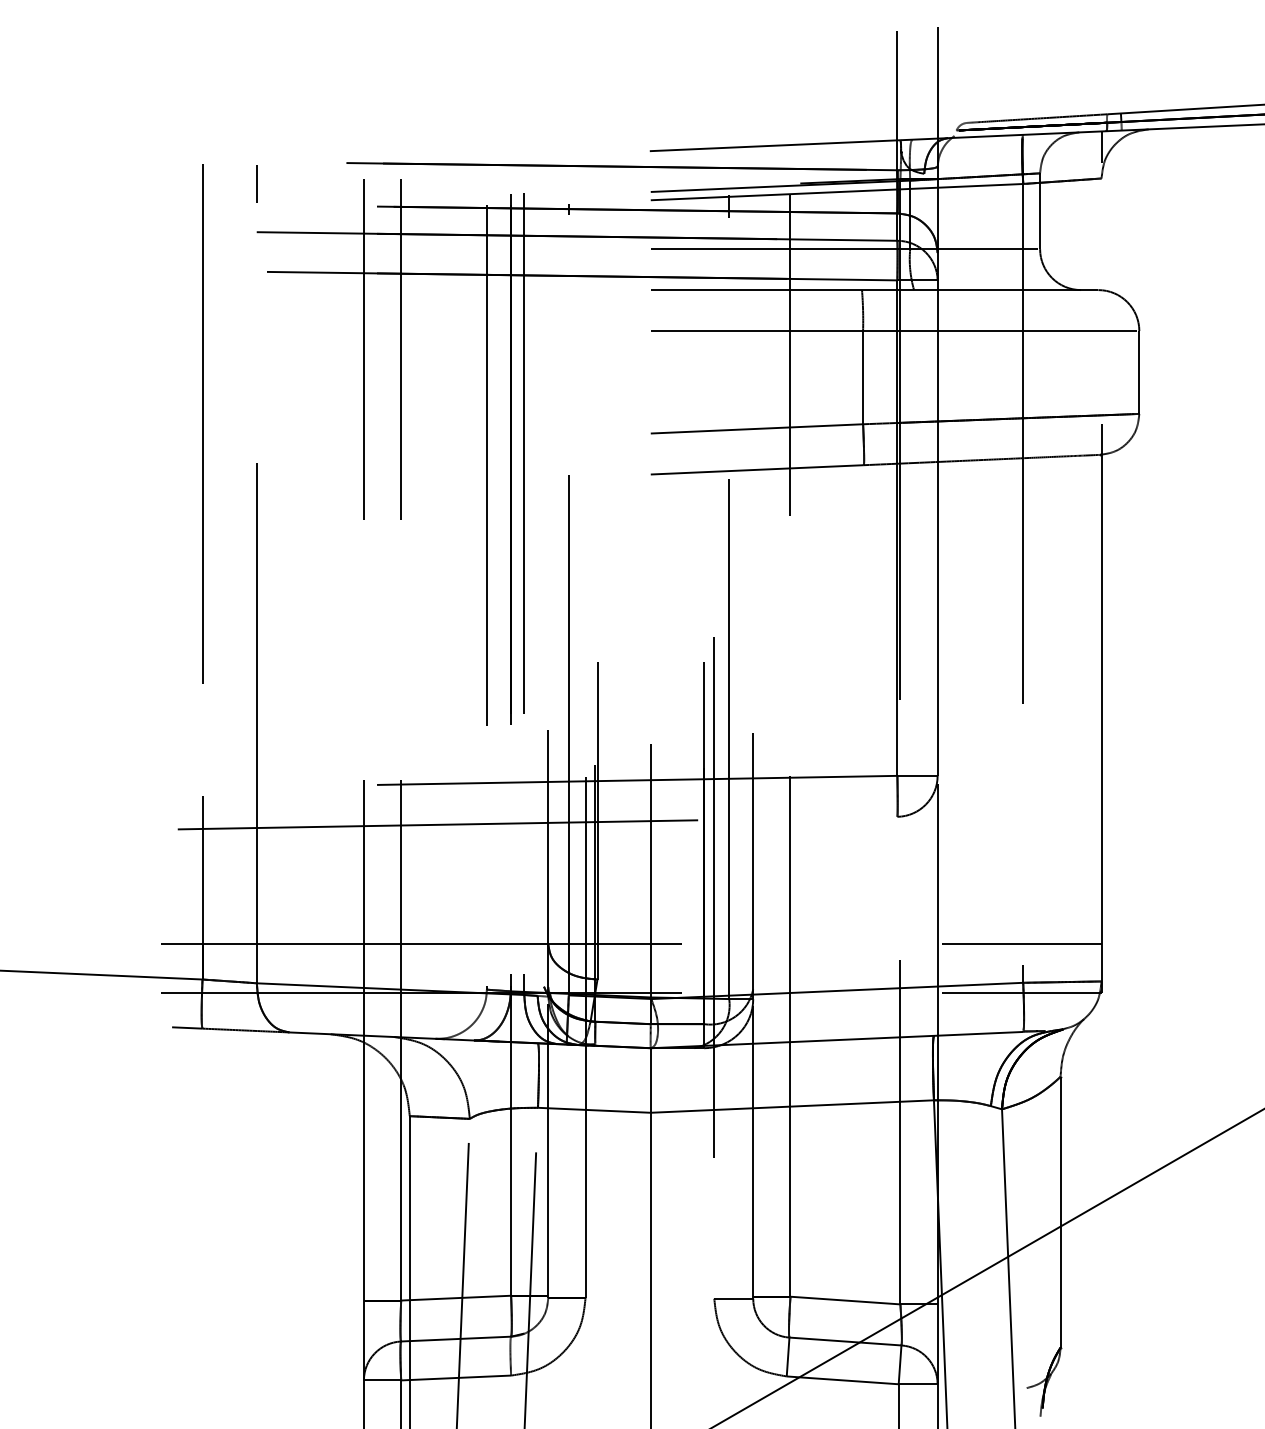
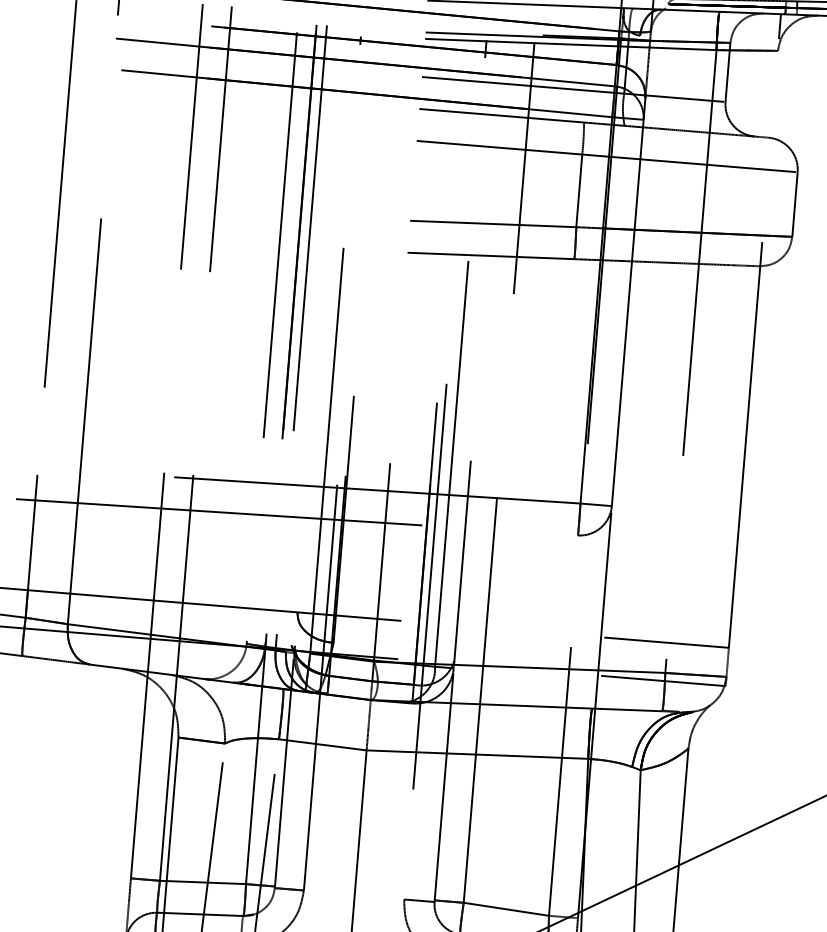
line: (548, 858) -> (303, 545), removed

